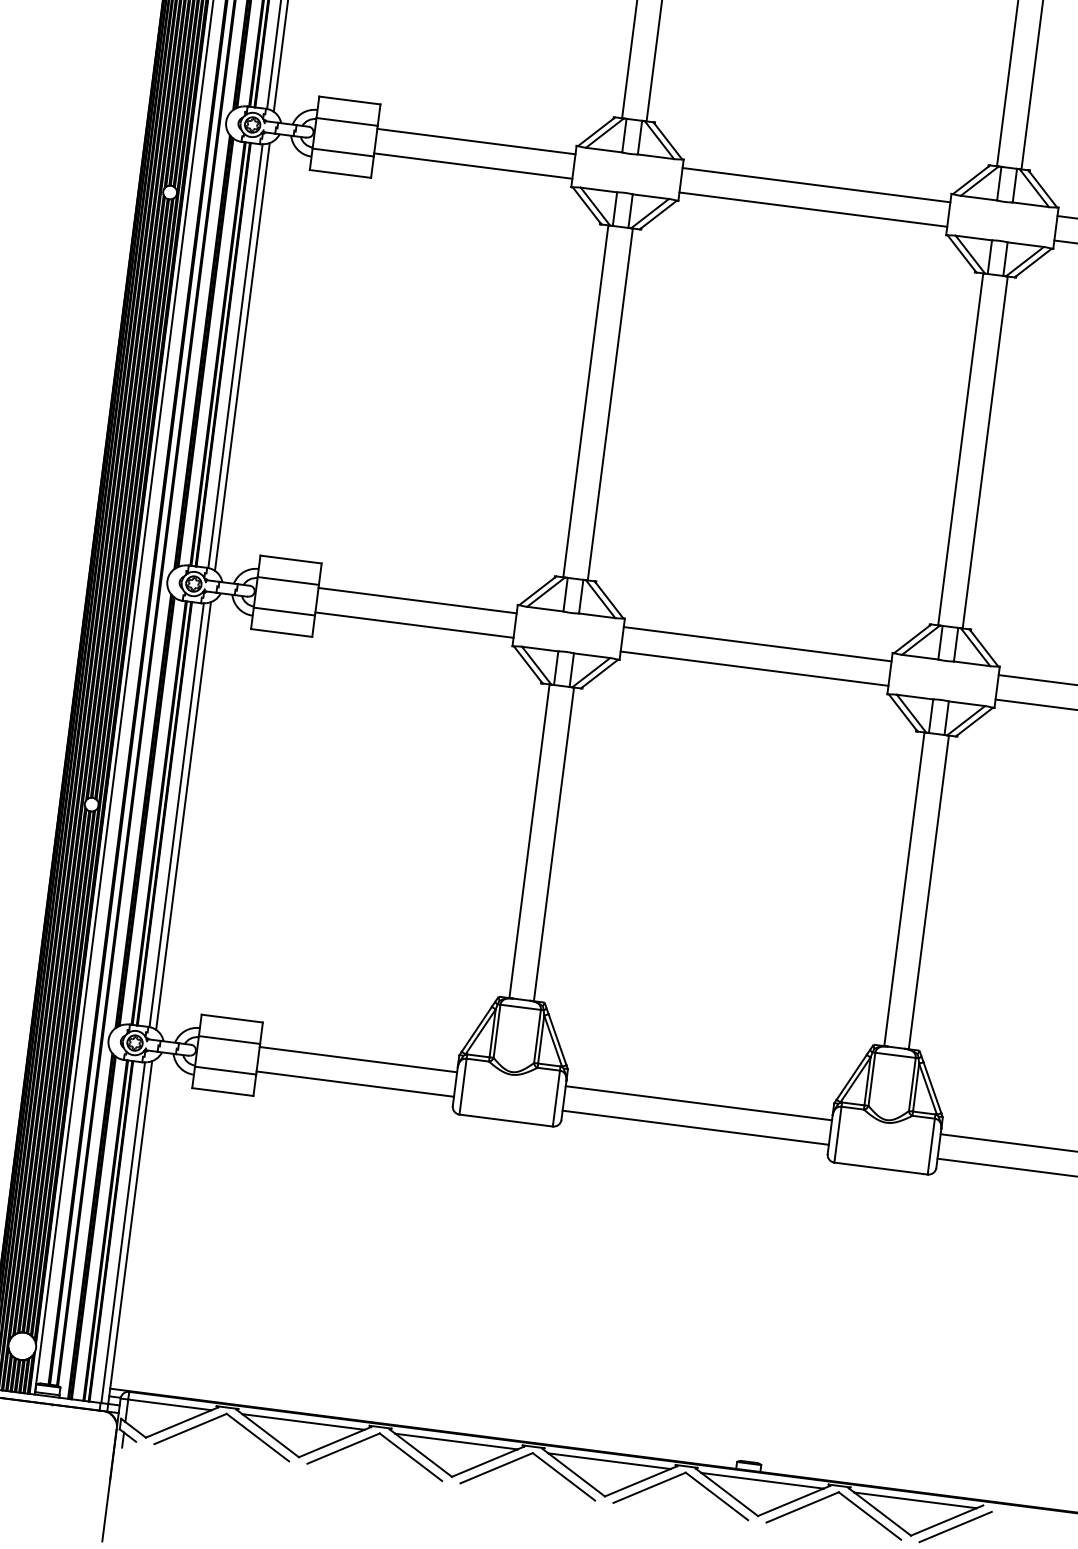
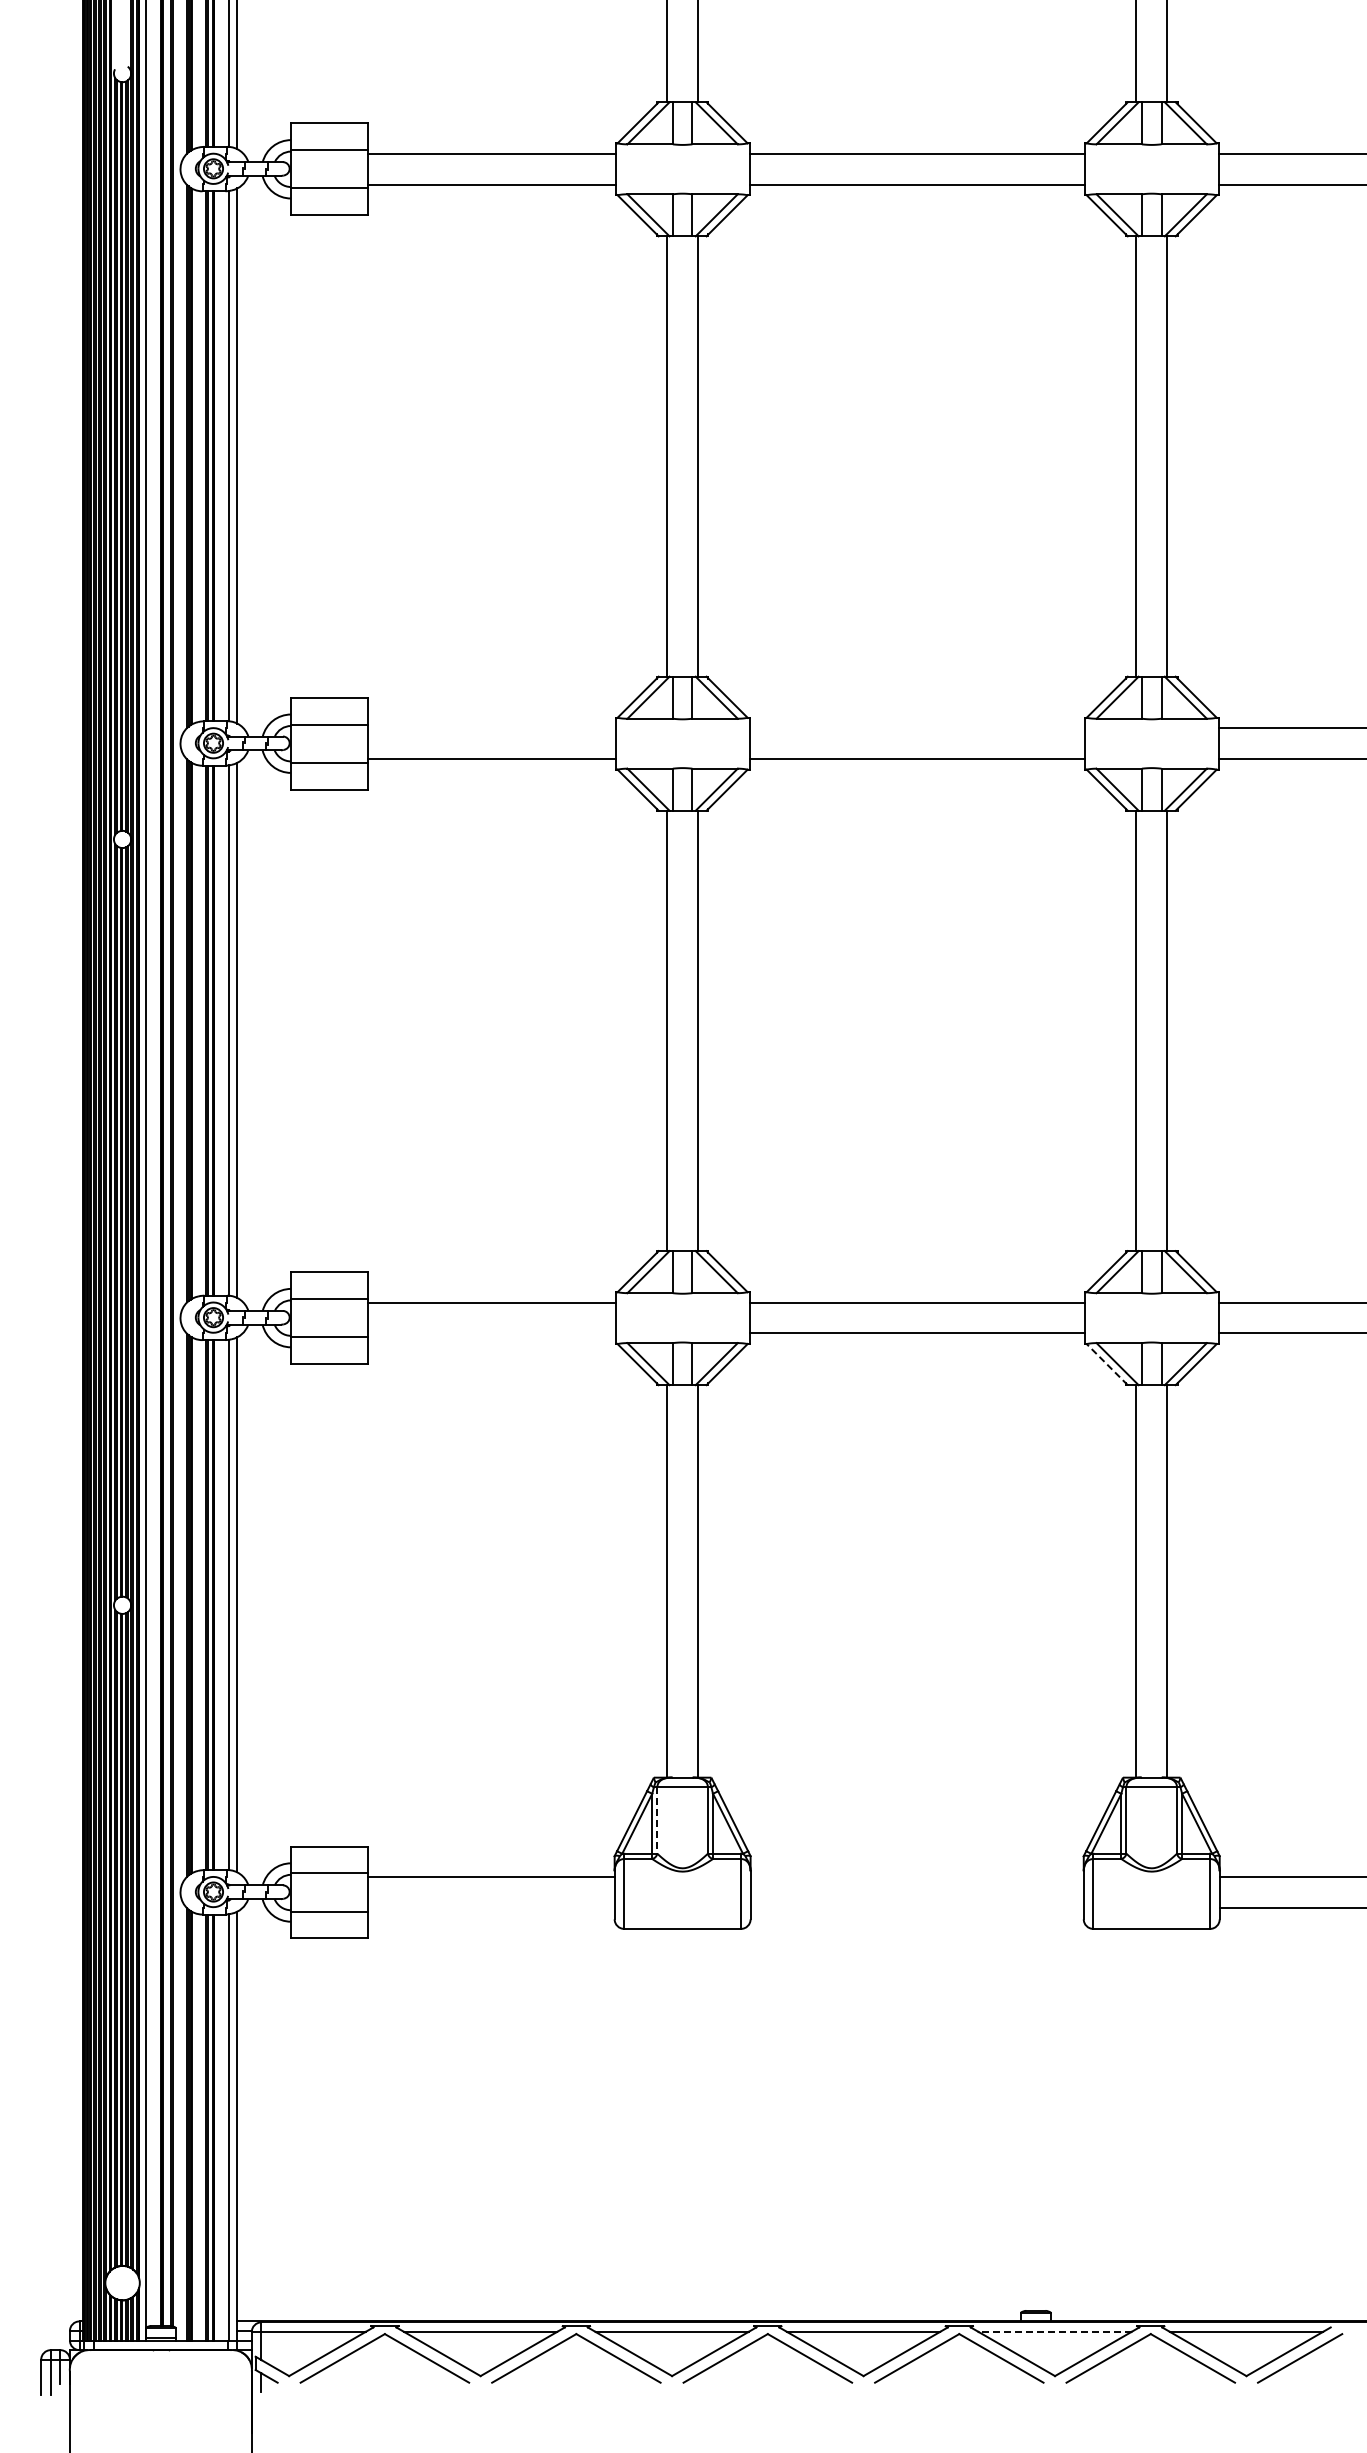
line: (476, 141) -> (491, 728), removed
line: (815, 185) -> (916, 728), removed
line: (414, 625) -> (491, 1333), removed
line: (902, 712) -> (1106, 1364), solid -> dashed
line: (497, 1031) -> (657, 1820), solid -> dashed
line: (354, 1083) -> (490, 1907), removed
line: (698, 1103) -> (916, 1877), removed
line: (695, 1127) -> (916, 1907), removed
line: (762, 1480) -> (1054, 2331), solid -> dashed

